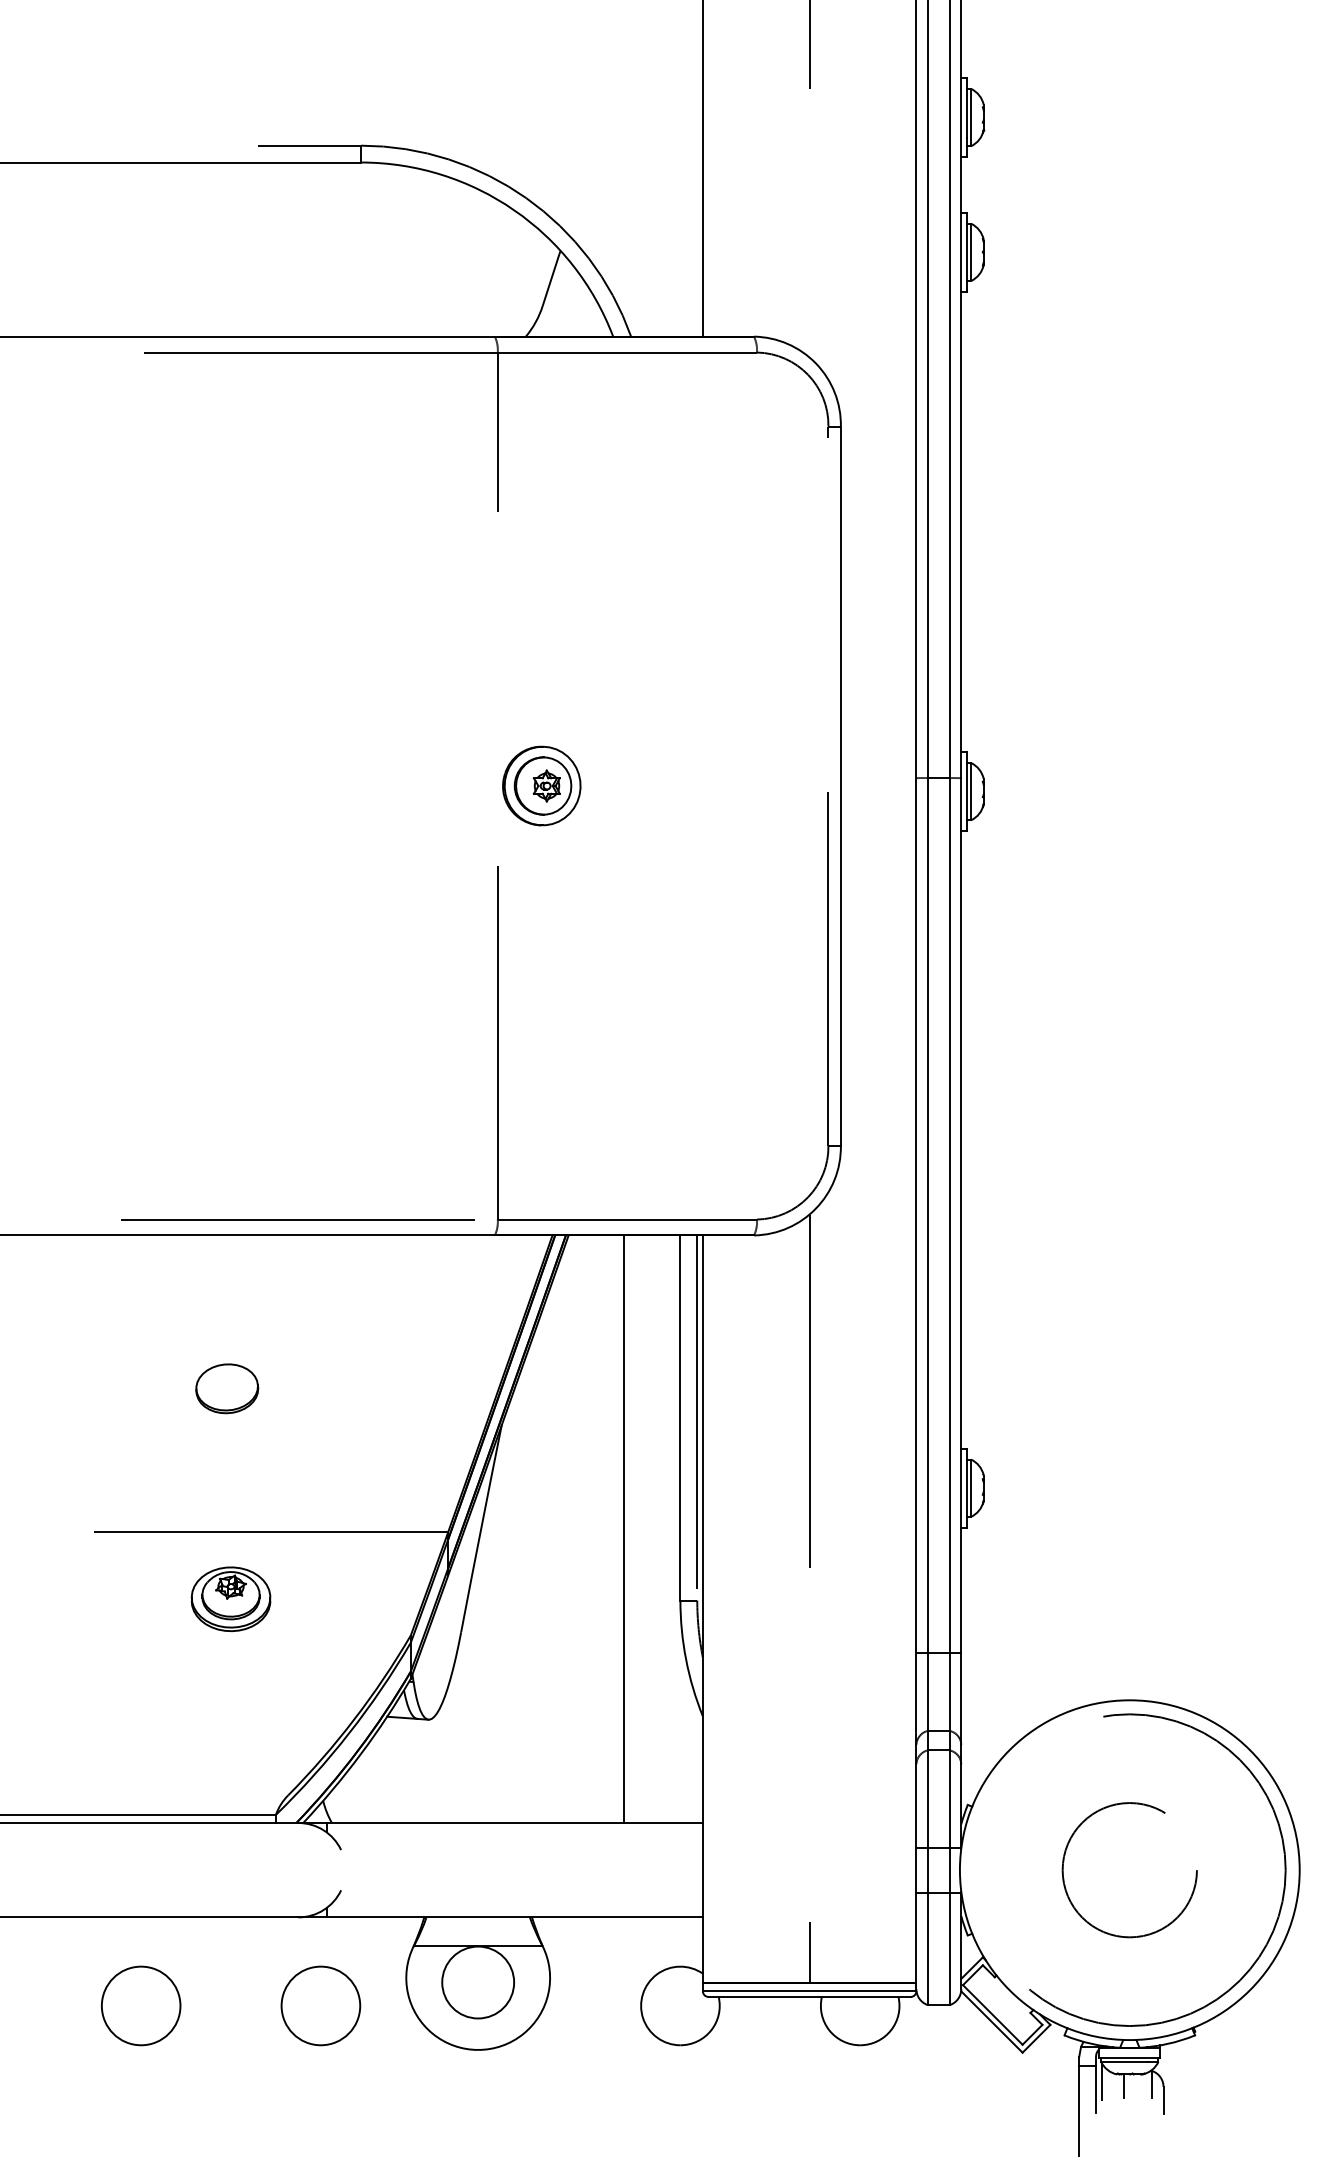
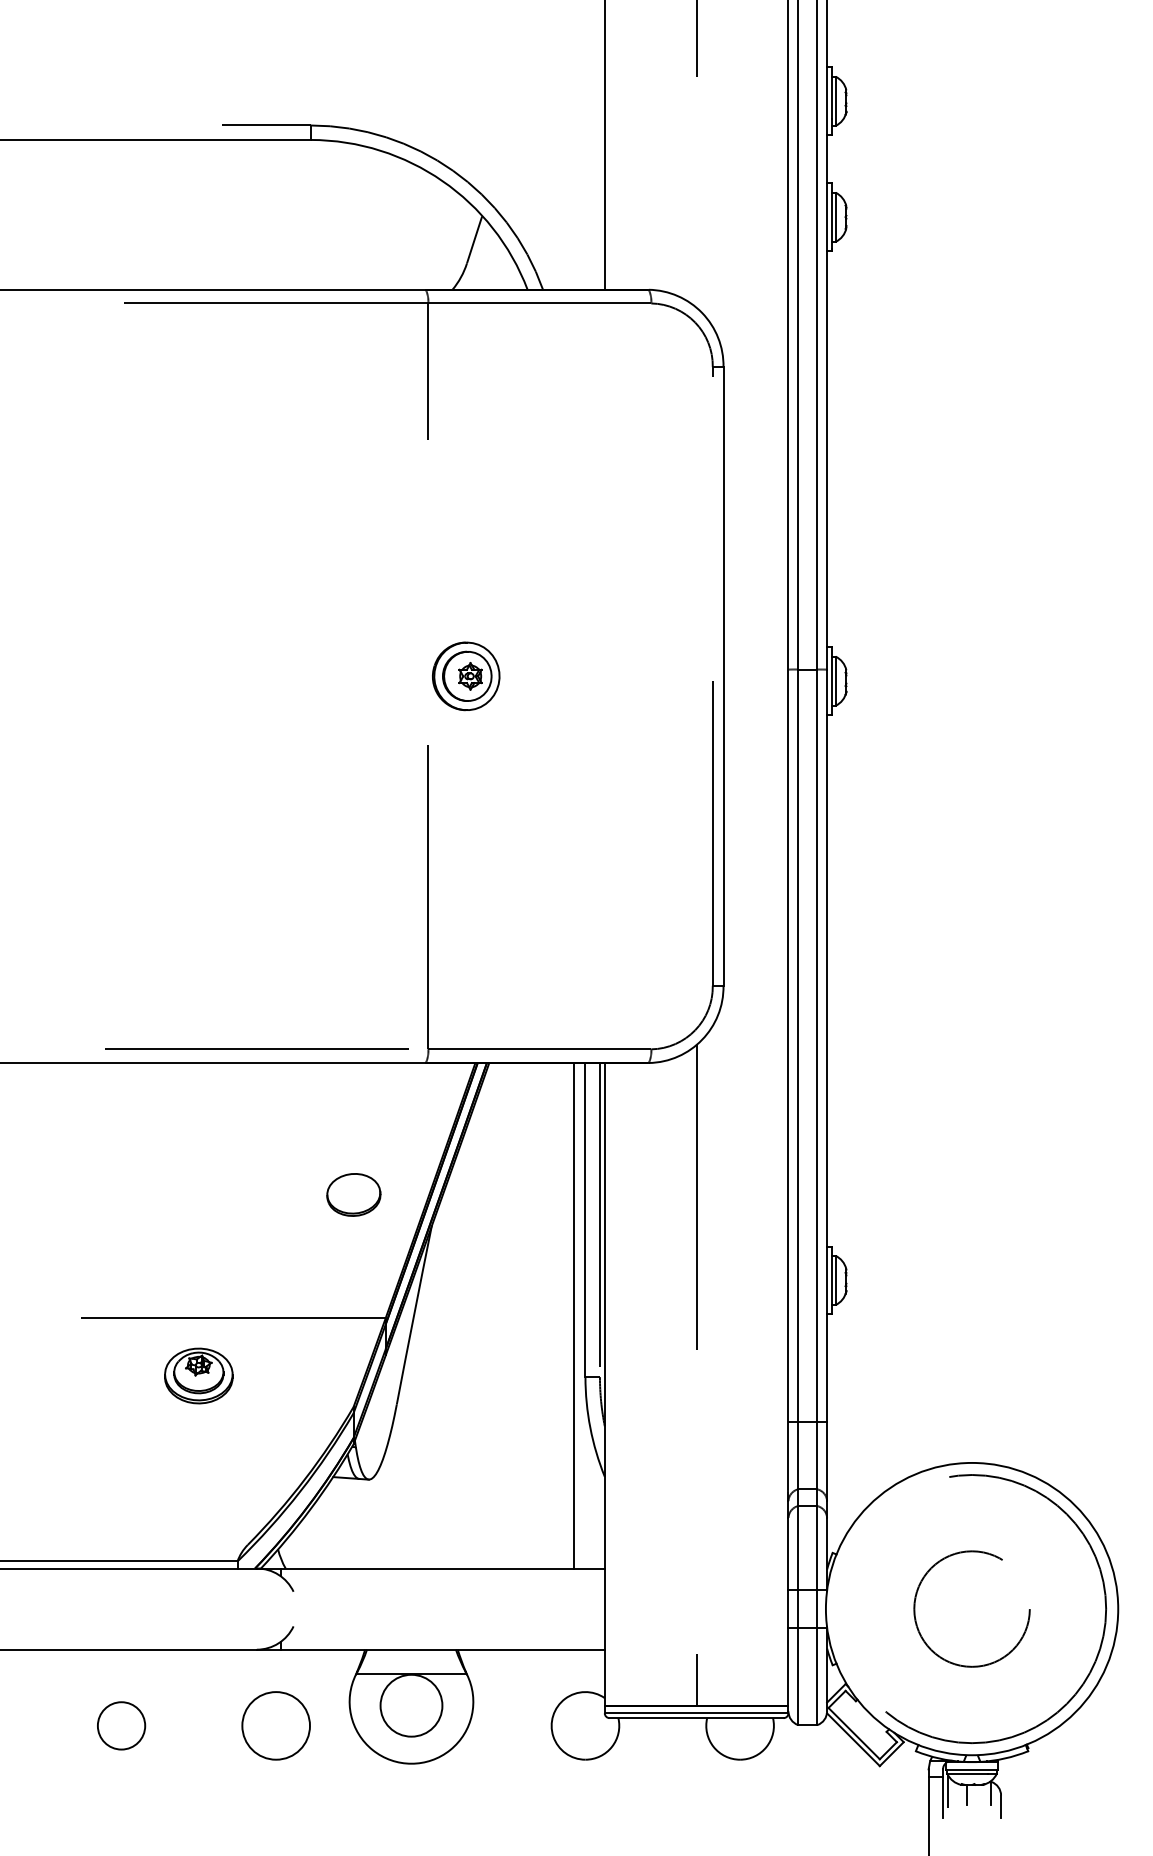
part: (227, 1388) -> (354, 1194), moved
line: (624, 1529) -> (574, 1315), moved
circle: (140, 2005) -> (120, 1725), size x0.7

